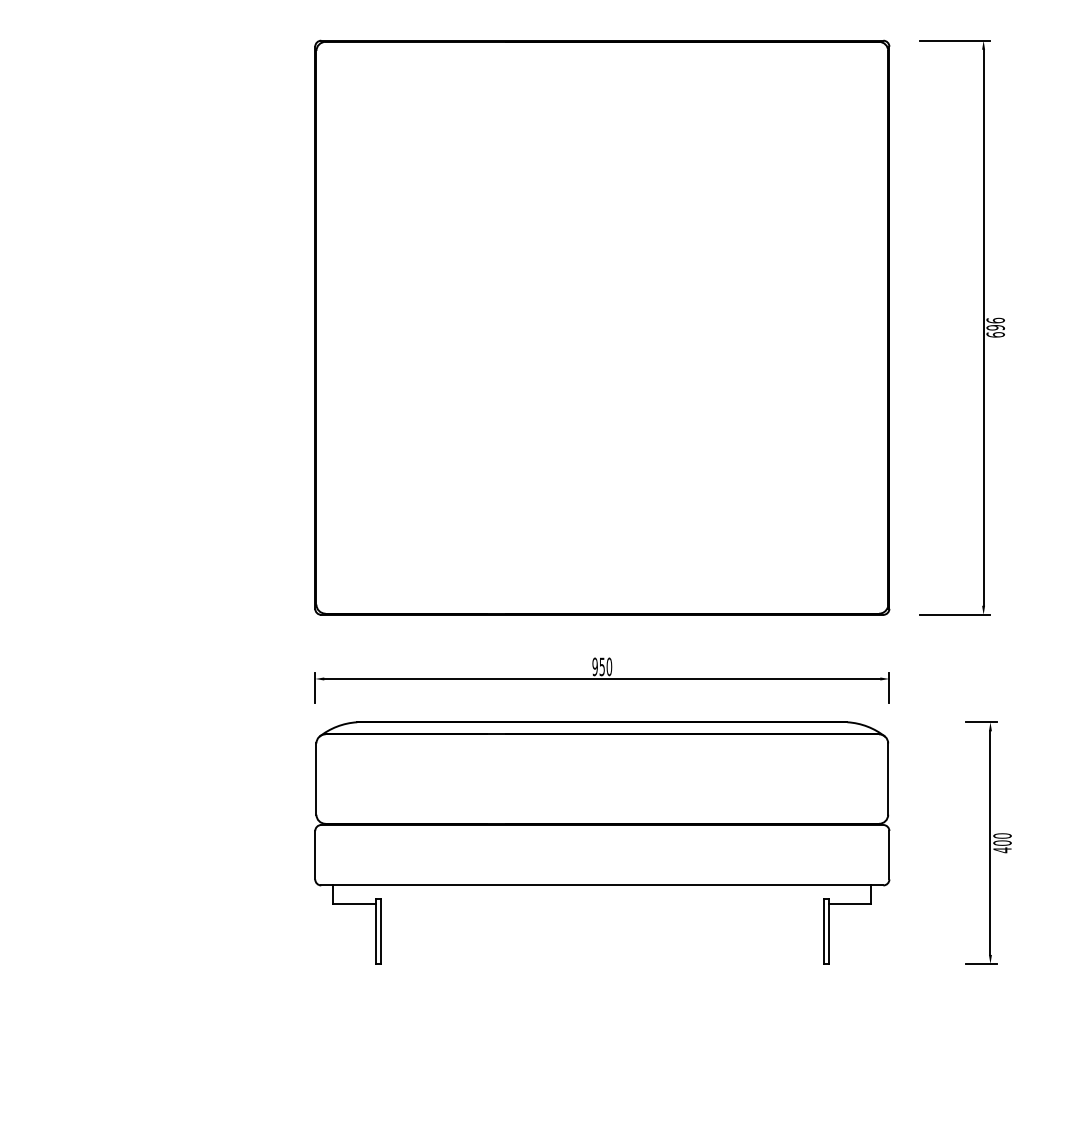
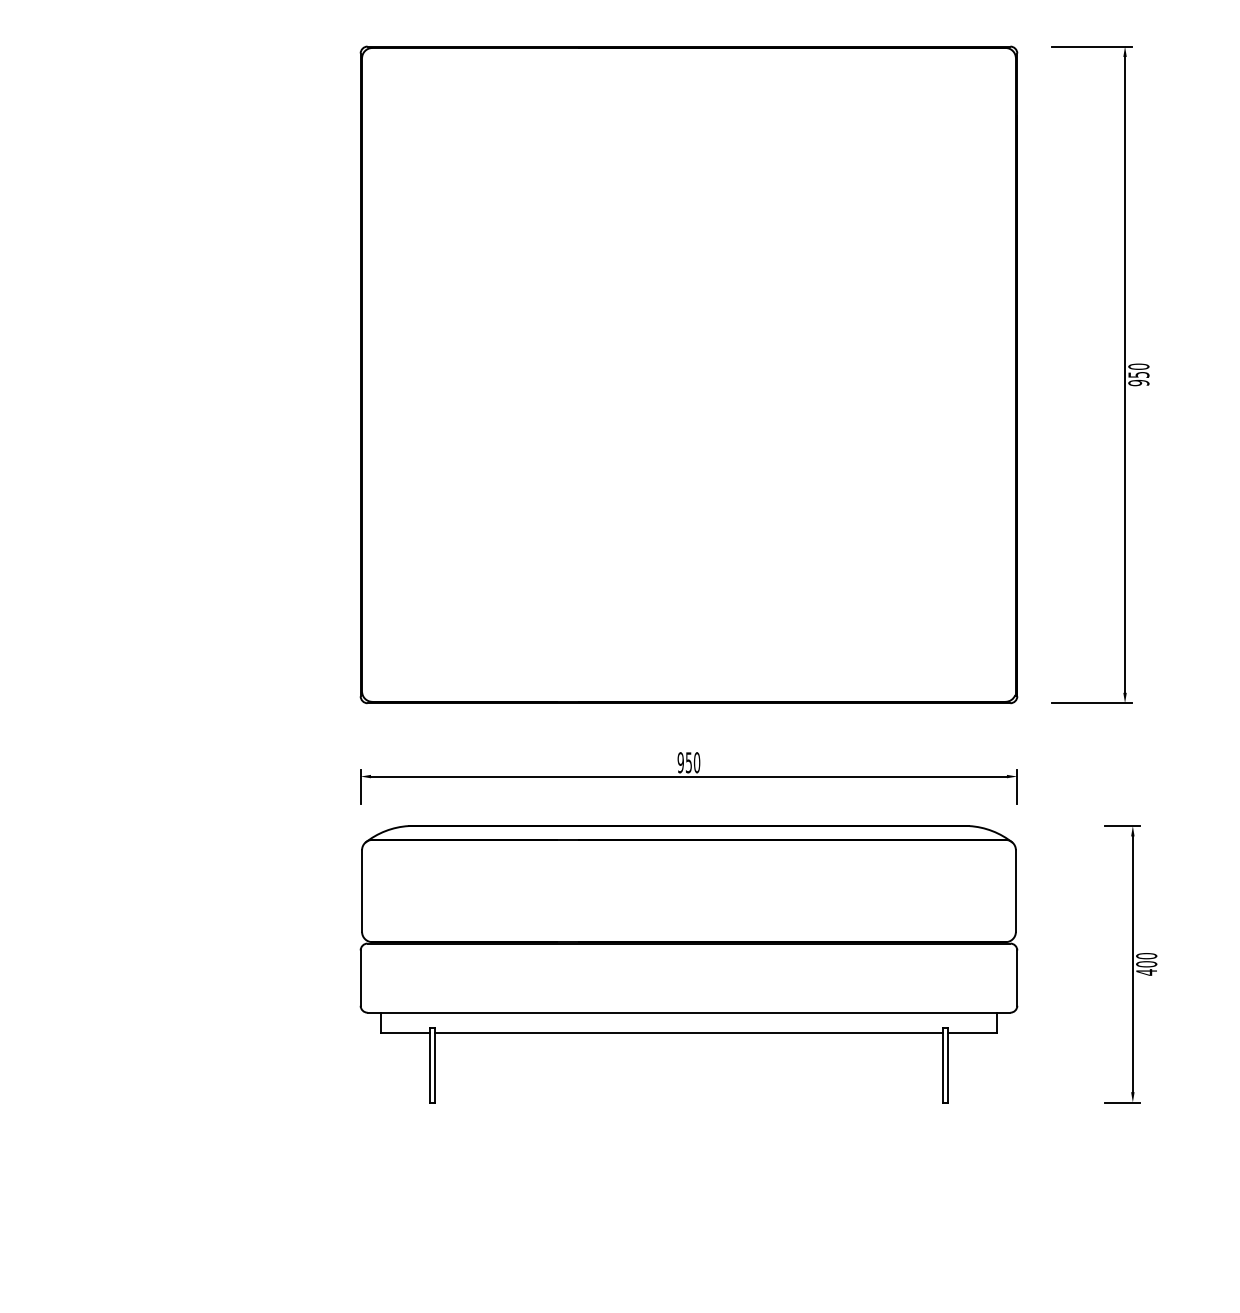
text: (995, 327) -> (1138, 374), 696 -> 950
line: (601, 903) -> (688, 1033), added

